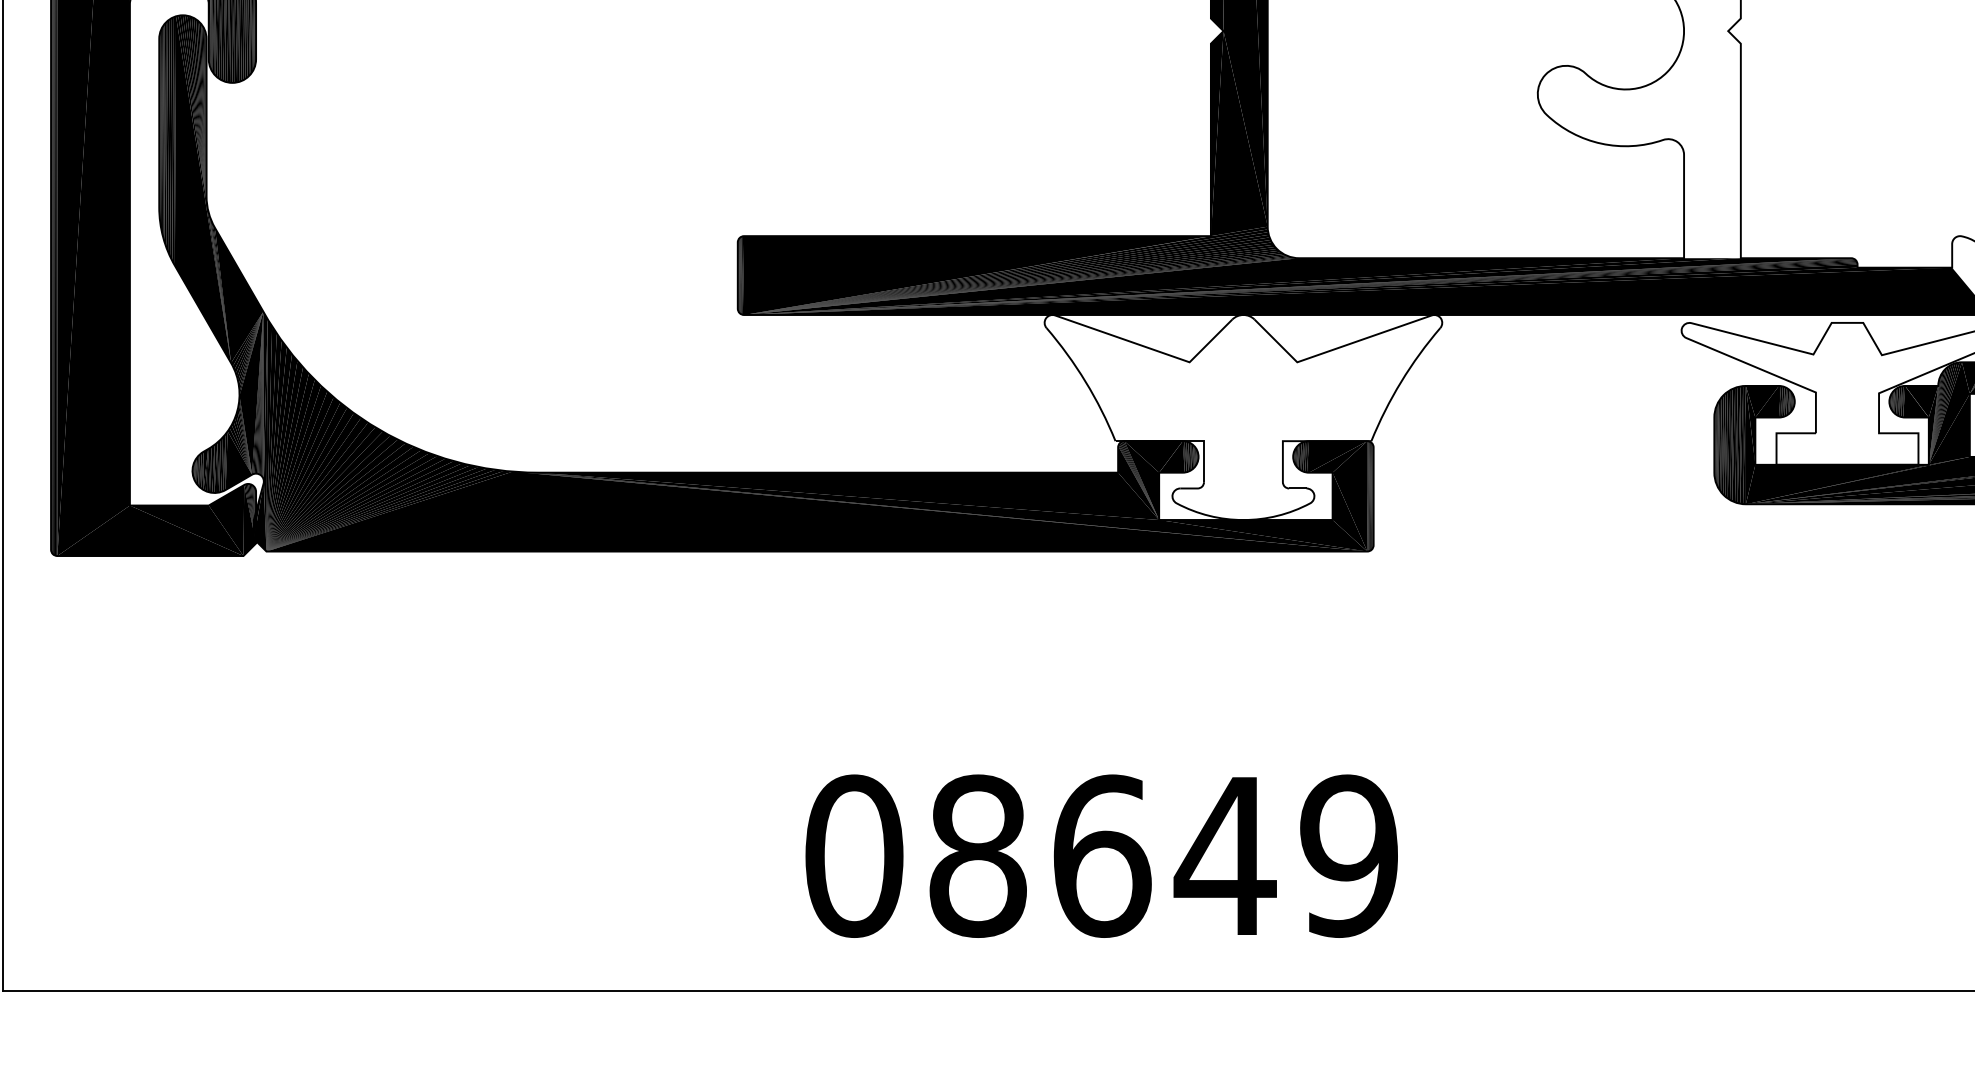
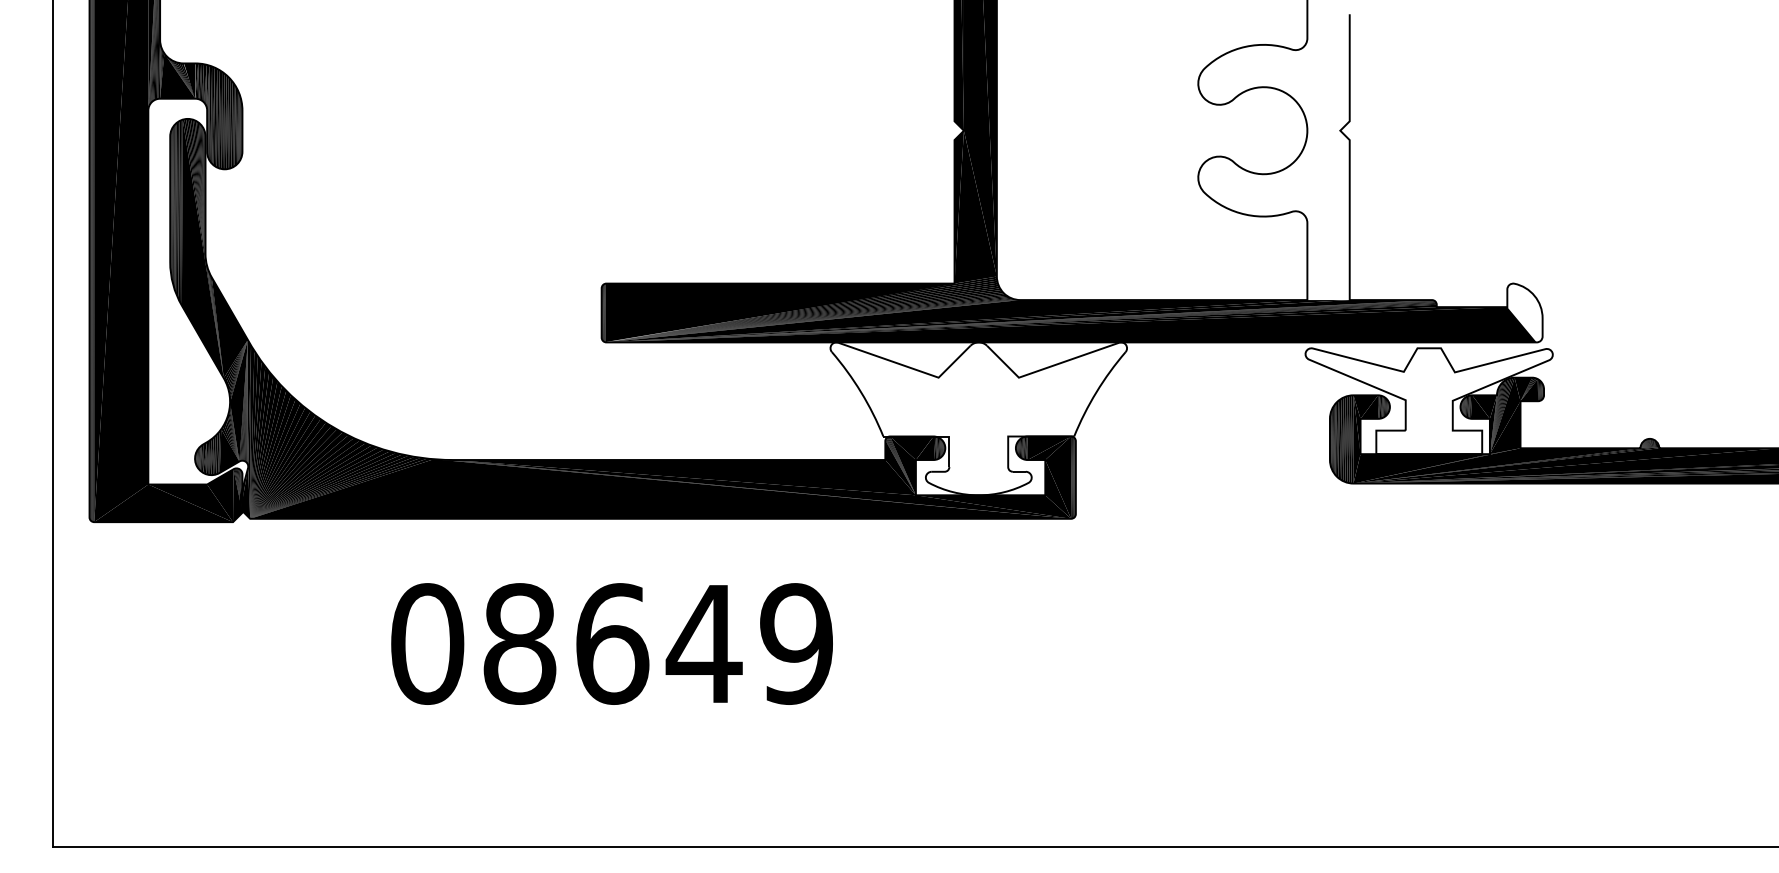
text: (1100, 855) -> (611, 643), moved

